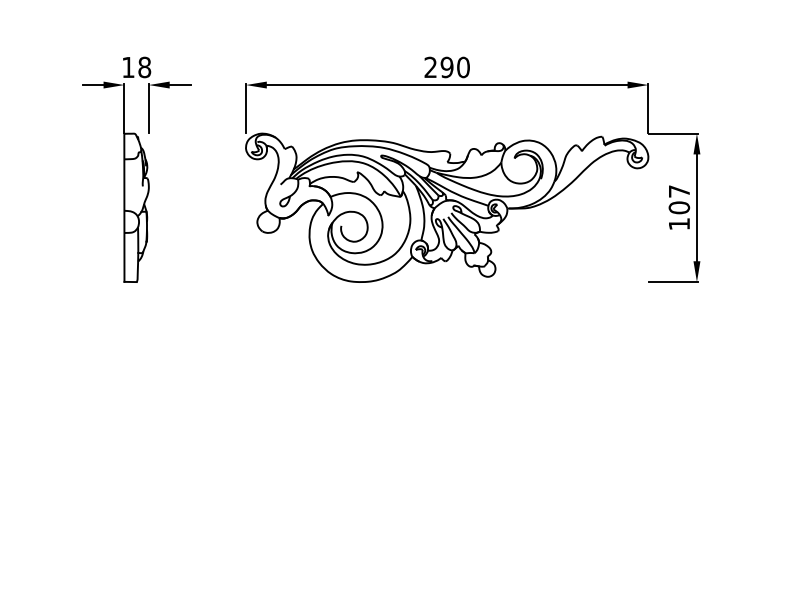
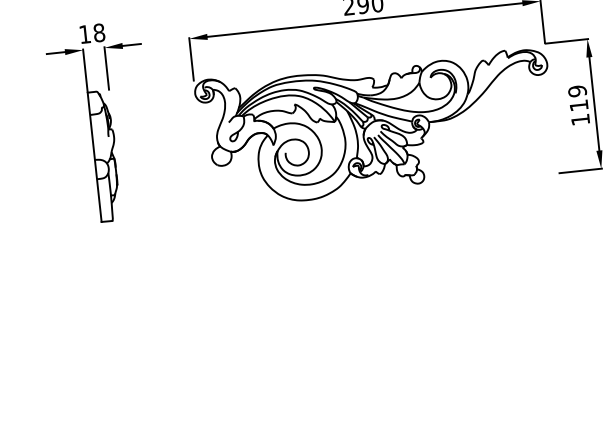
text: (679, 199) -> (578, 98), 107 -> 119

